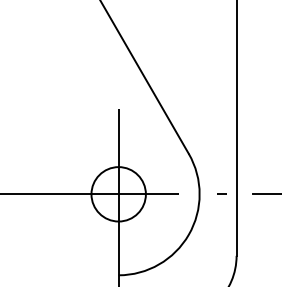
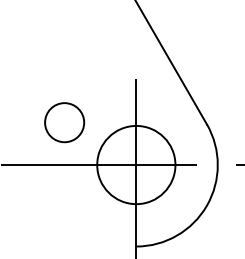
circle: (47, 151) -> (64, 121), added
circle: (118, 194) -> (136, 165), size x1.43

